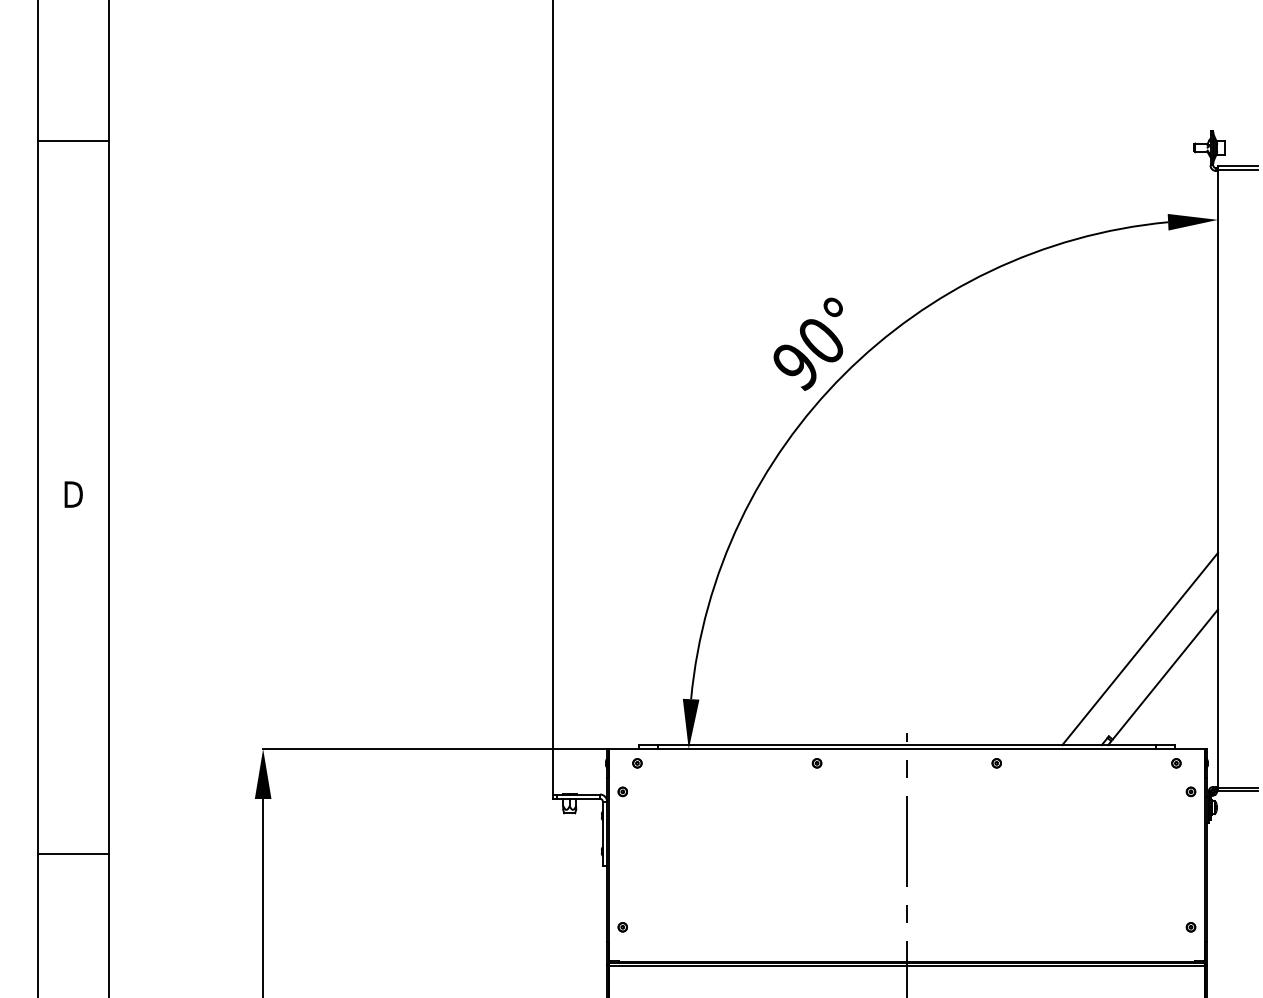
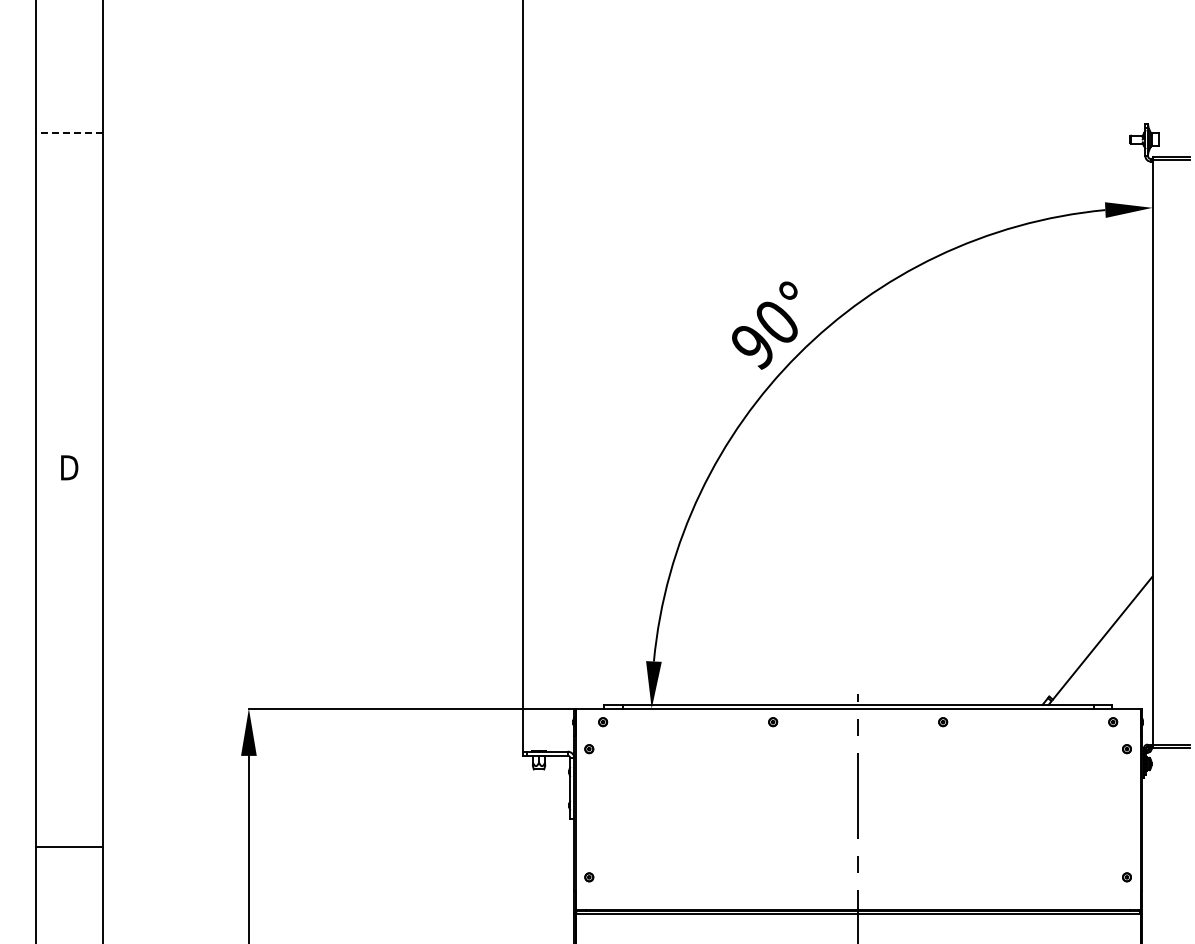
line: (73, 141) -> (69, 133), solid -> dashed
line: (1139, 648) -> (1078, 613), removed
line: (73, 854) -> (69, 847), moved

